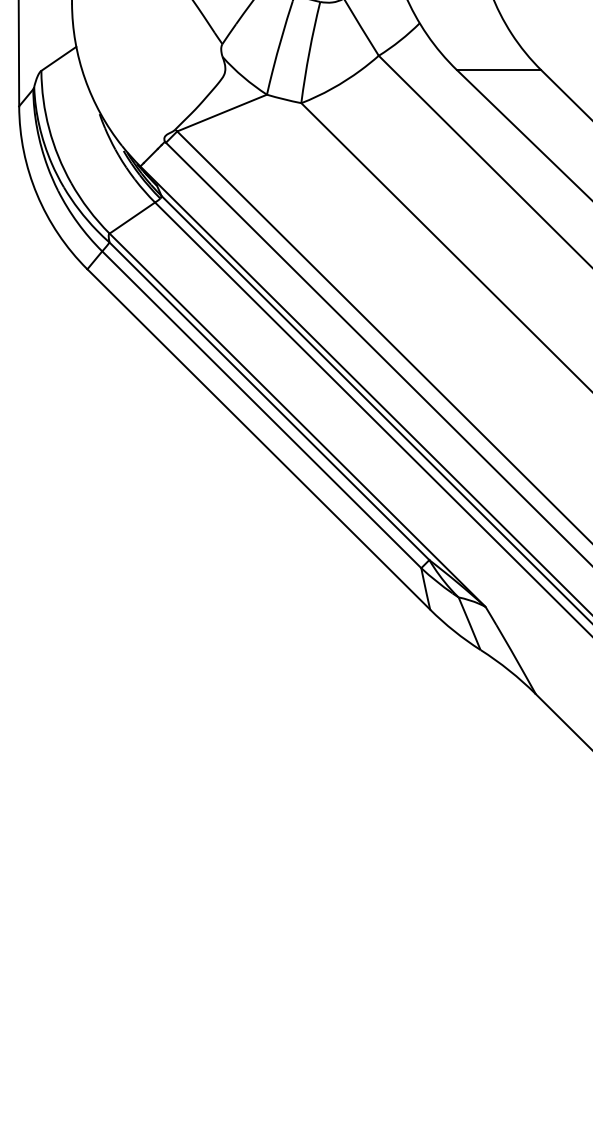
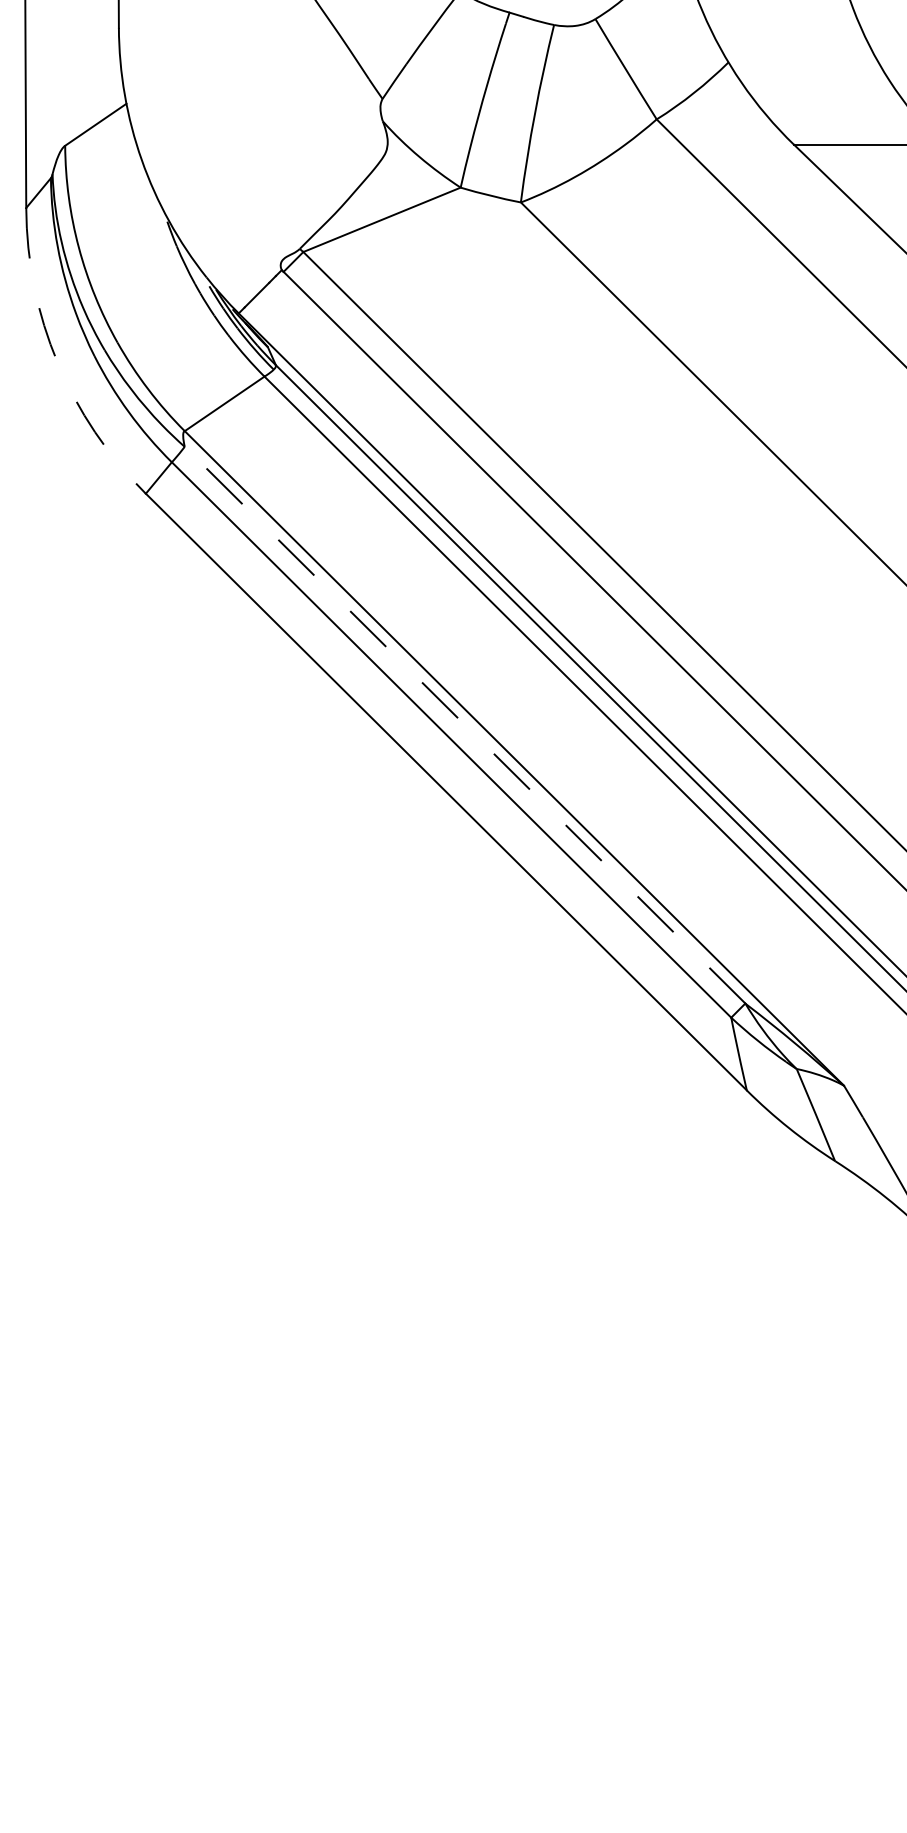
arc: (37, 194) -> (58, 362), solid -> dashed
line: (269, 400) -> (465, 723), solid -> dashed

